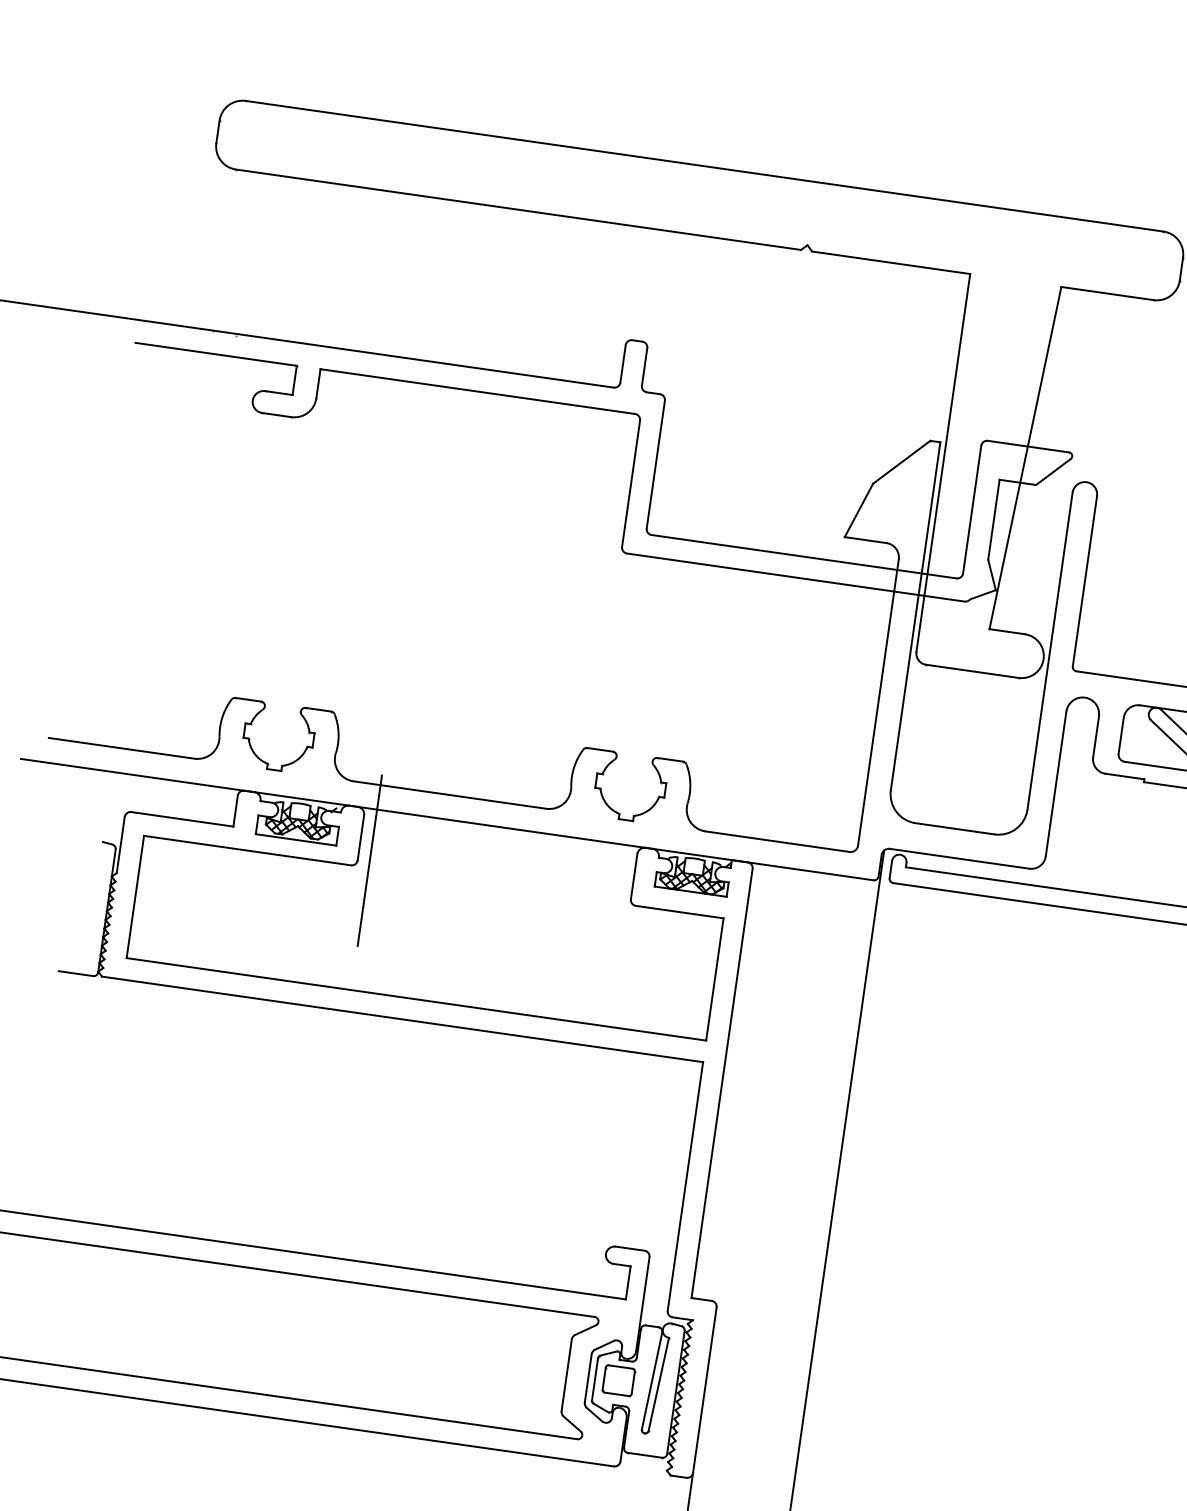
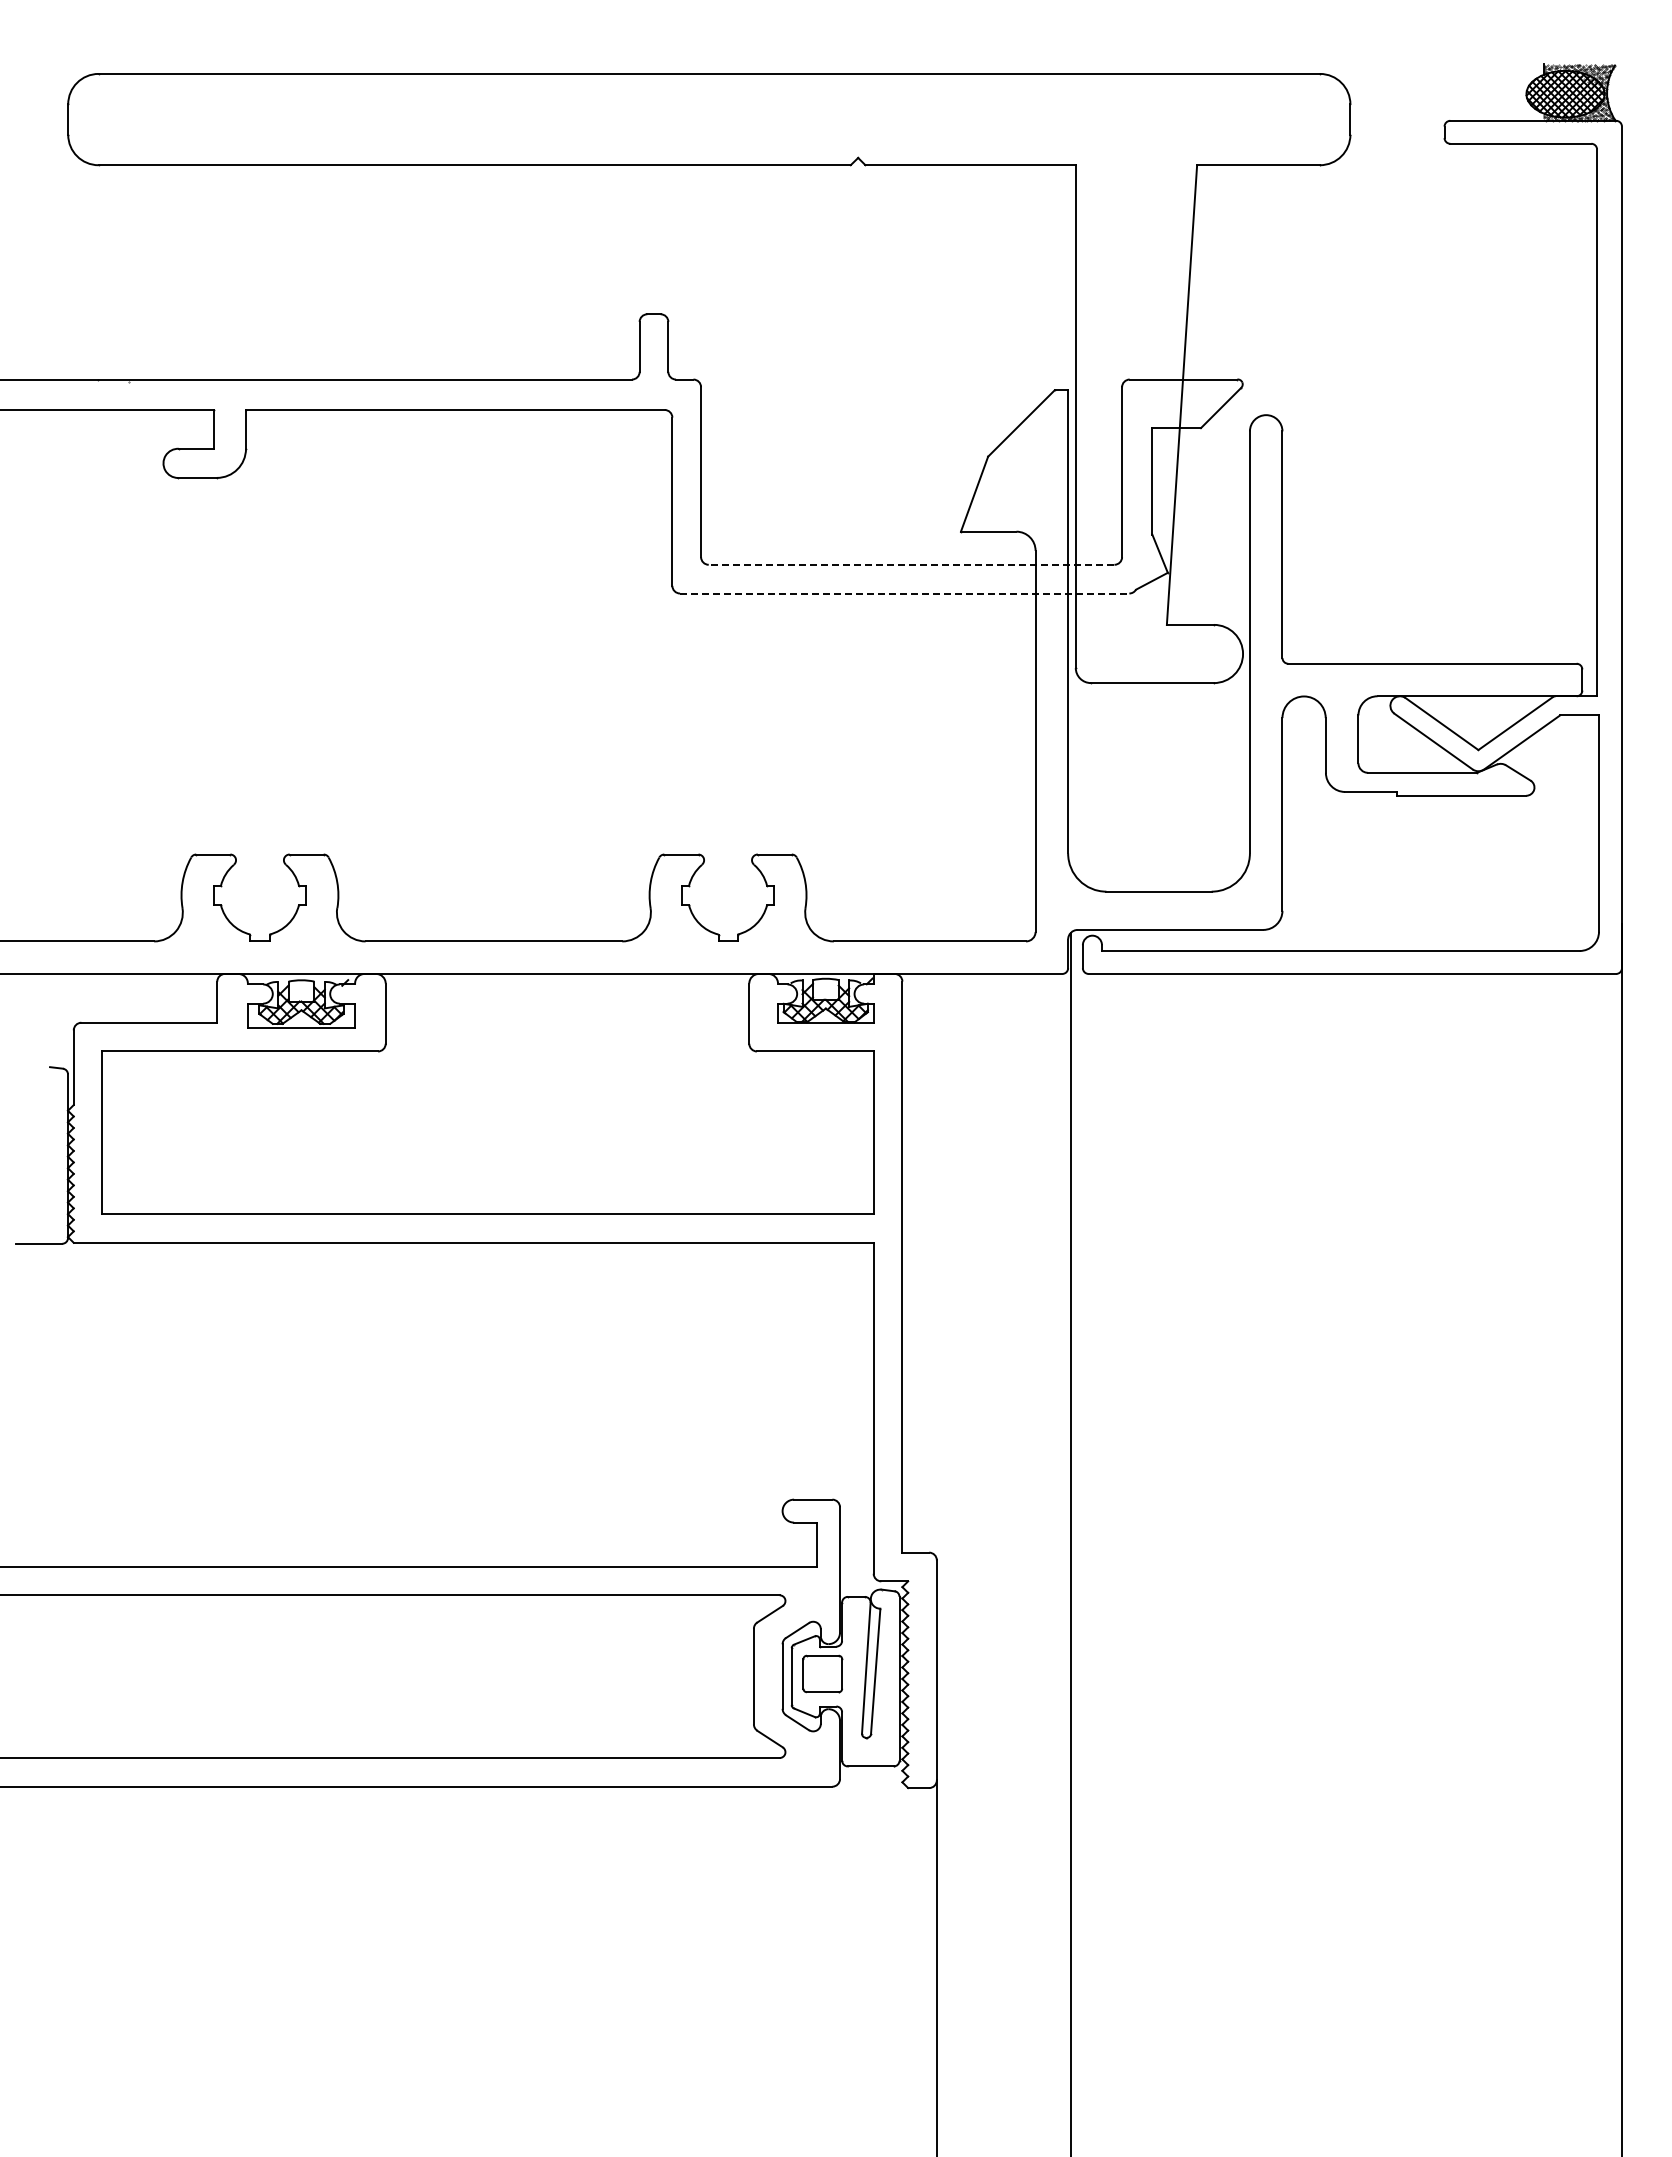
line: (804, 556) -> (911, 564), solid -> dashed
line: (795, 577) -> (904, 593), solid -> dashed
line: (369, 860) -> (401, 1041), removed

